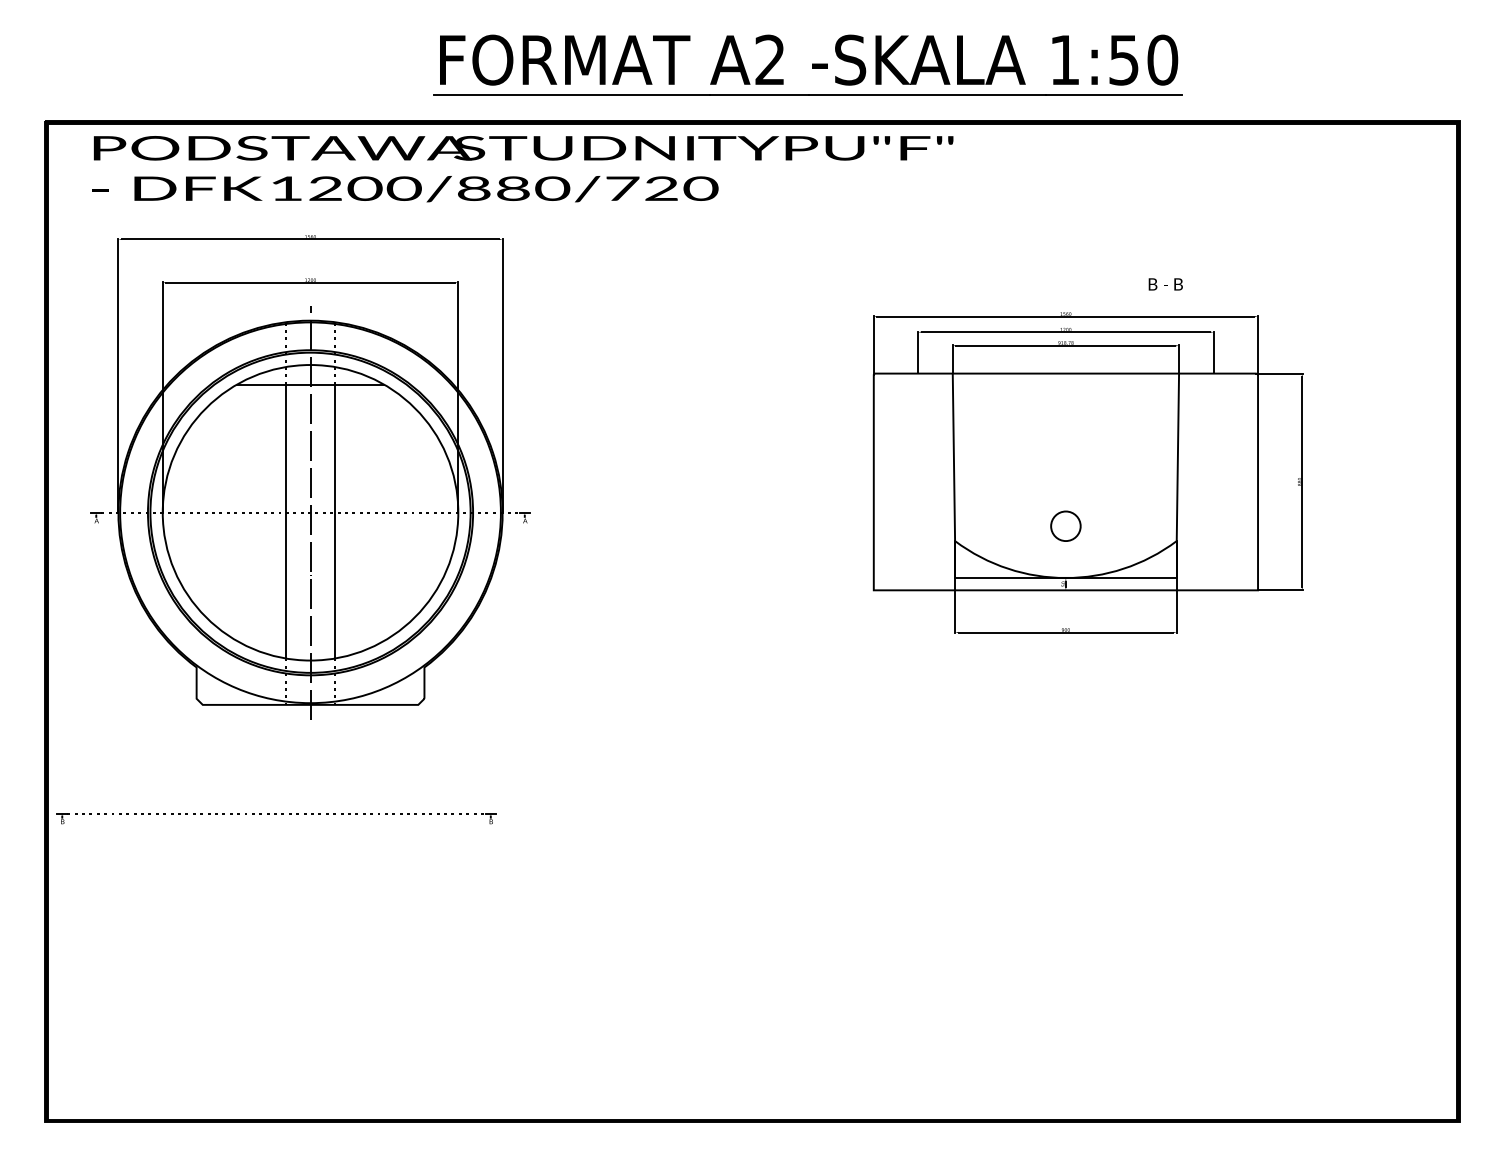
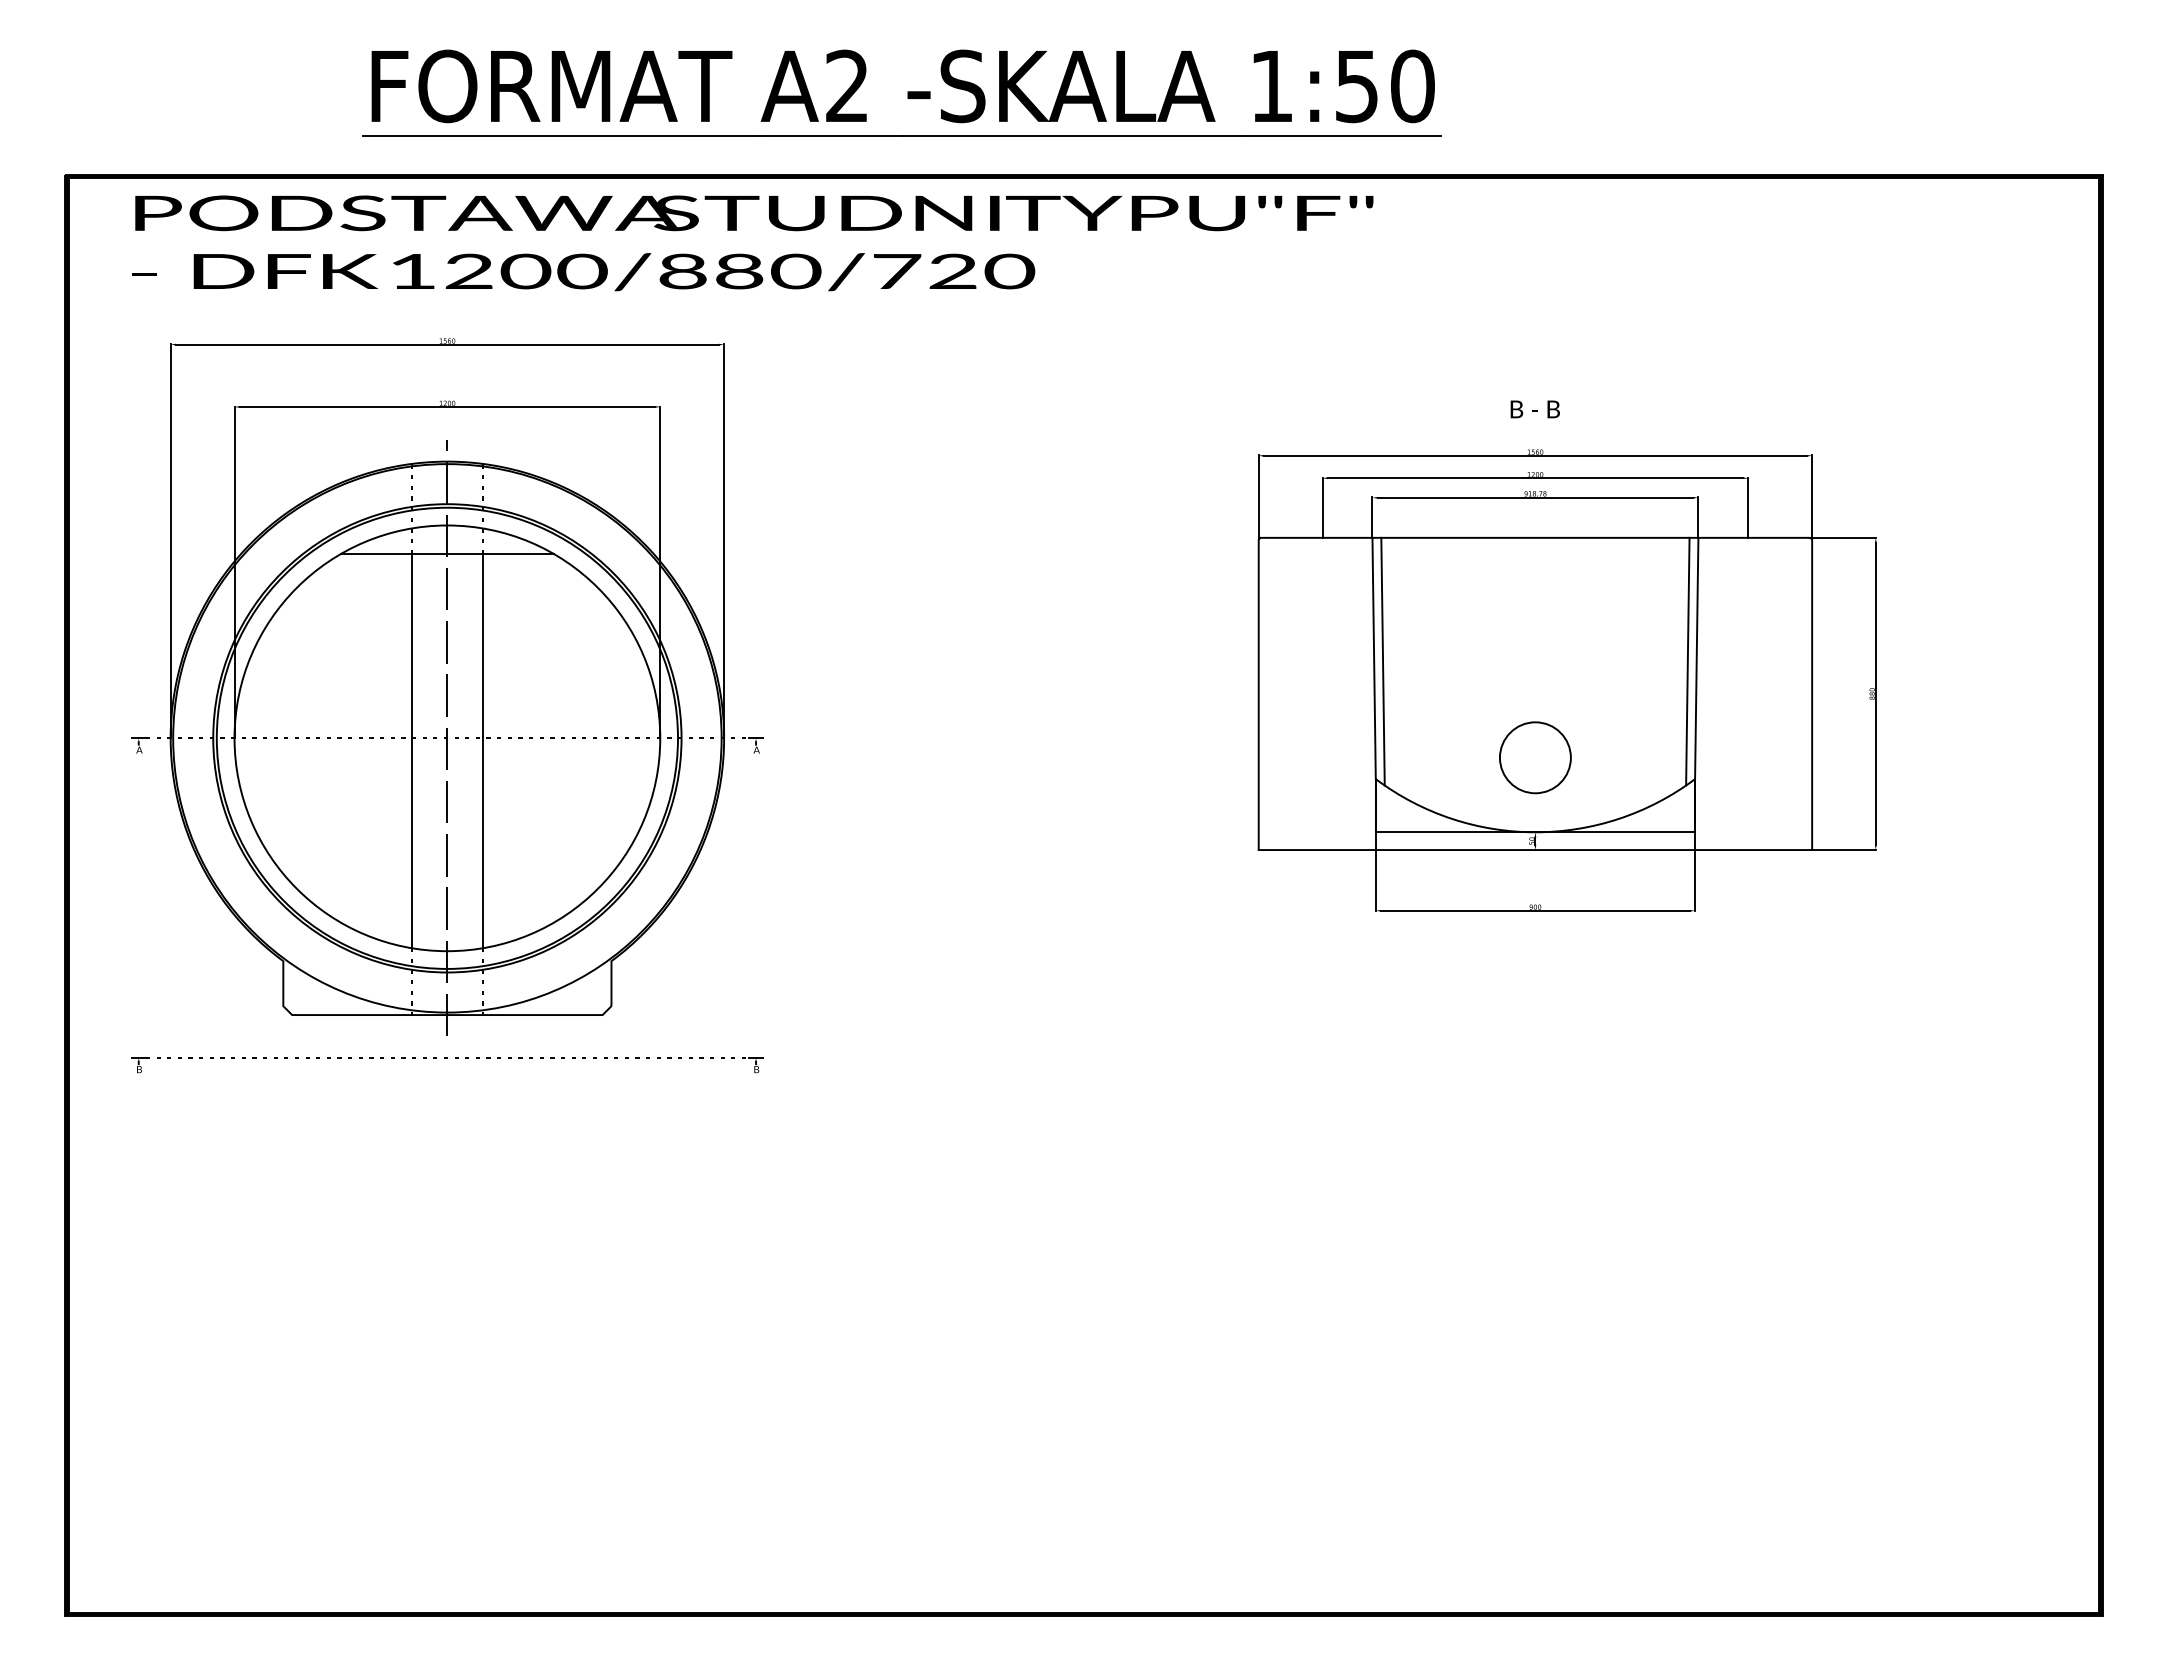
part: (807, 64) -> (901, 92), moved
text: (1165, 284) -> (1534, 409), moved
line: (959, 459) -> (1382, 661), added
line: (1171, 459) -> (1687, 661), added
circle: (1065, 525) -> (1534, 756), size x1.67
part: (276, 818) -> (447, 1064), moved

